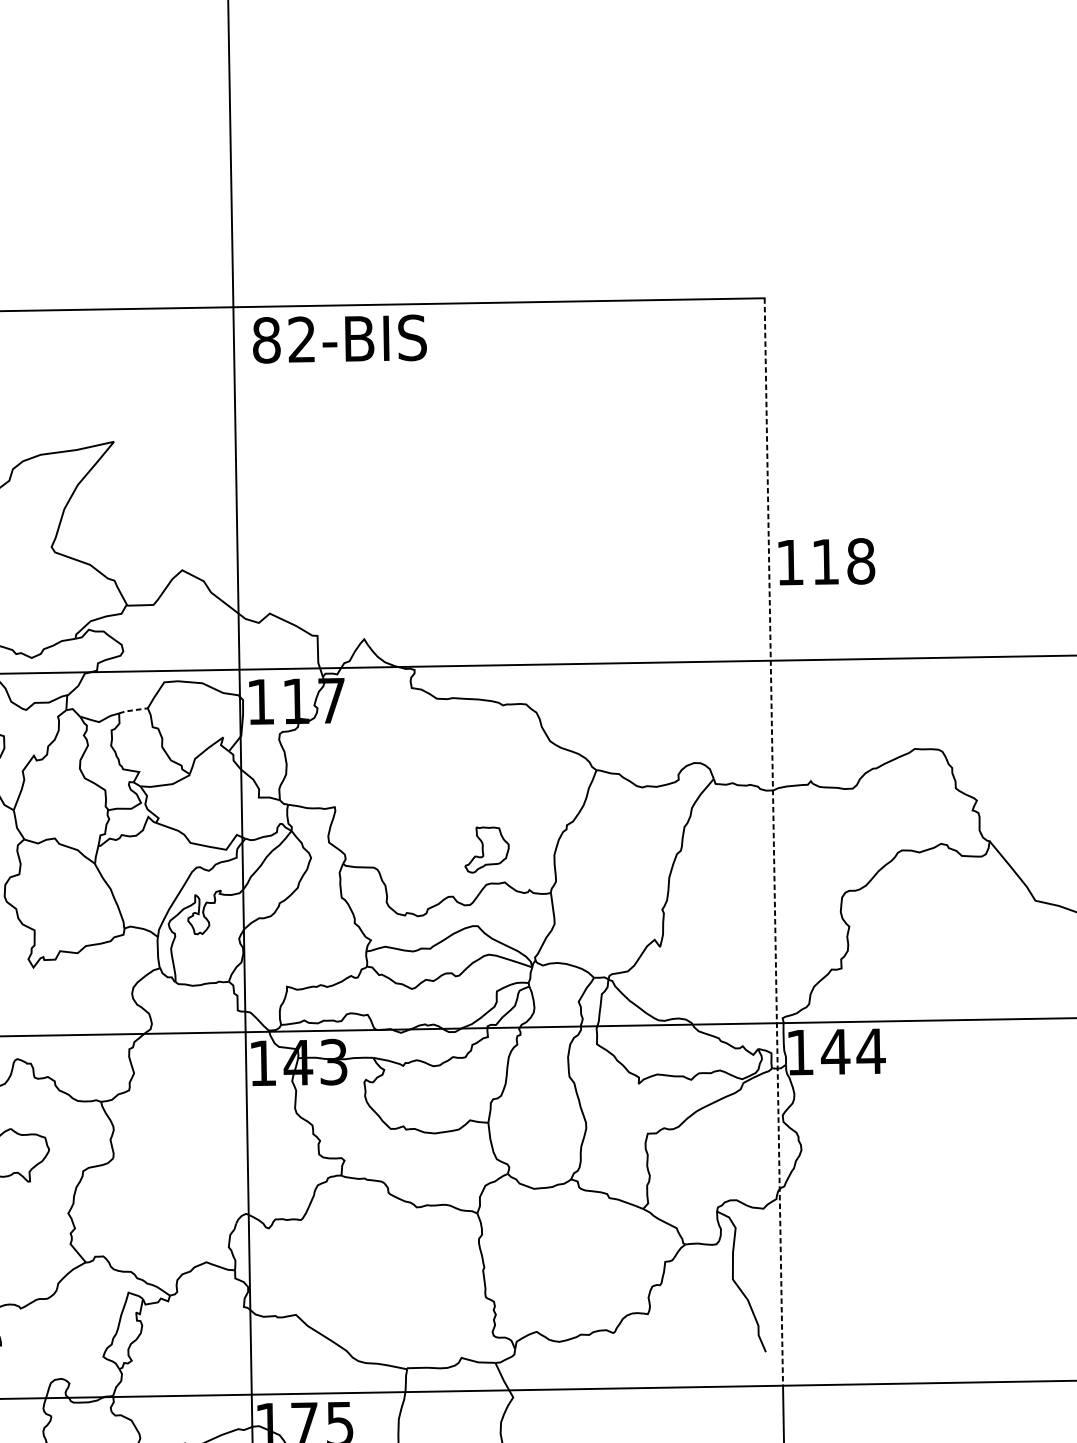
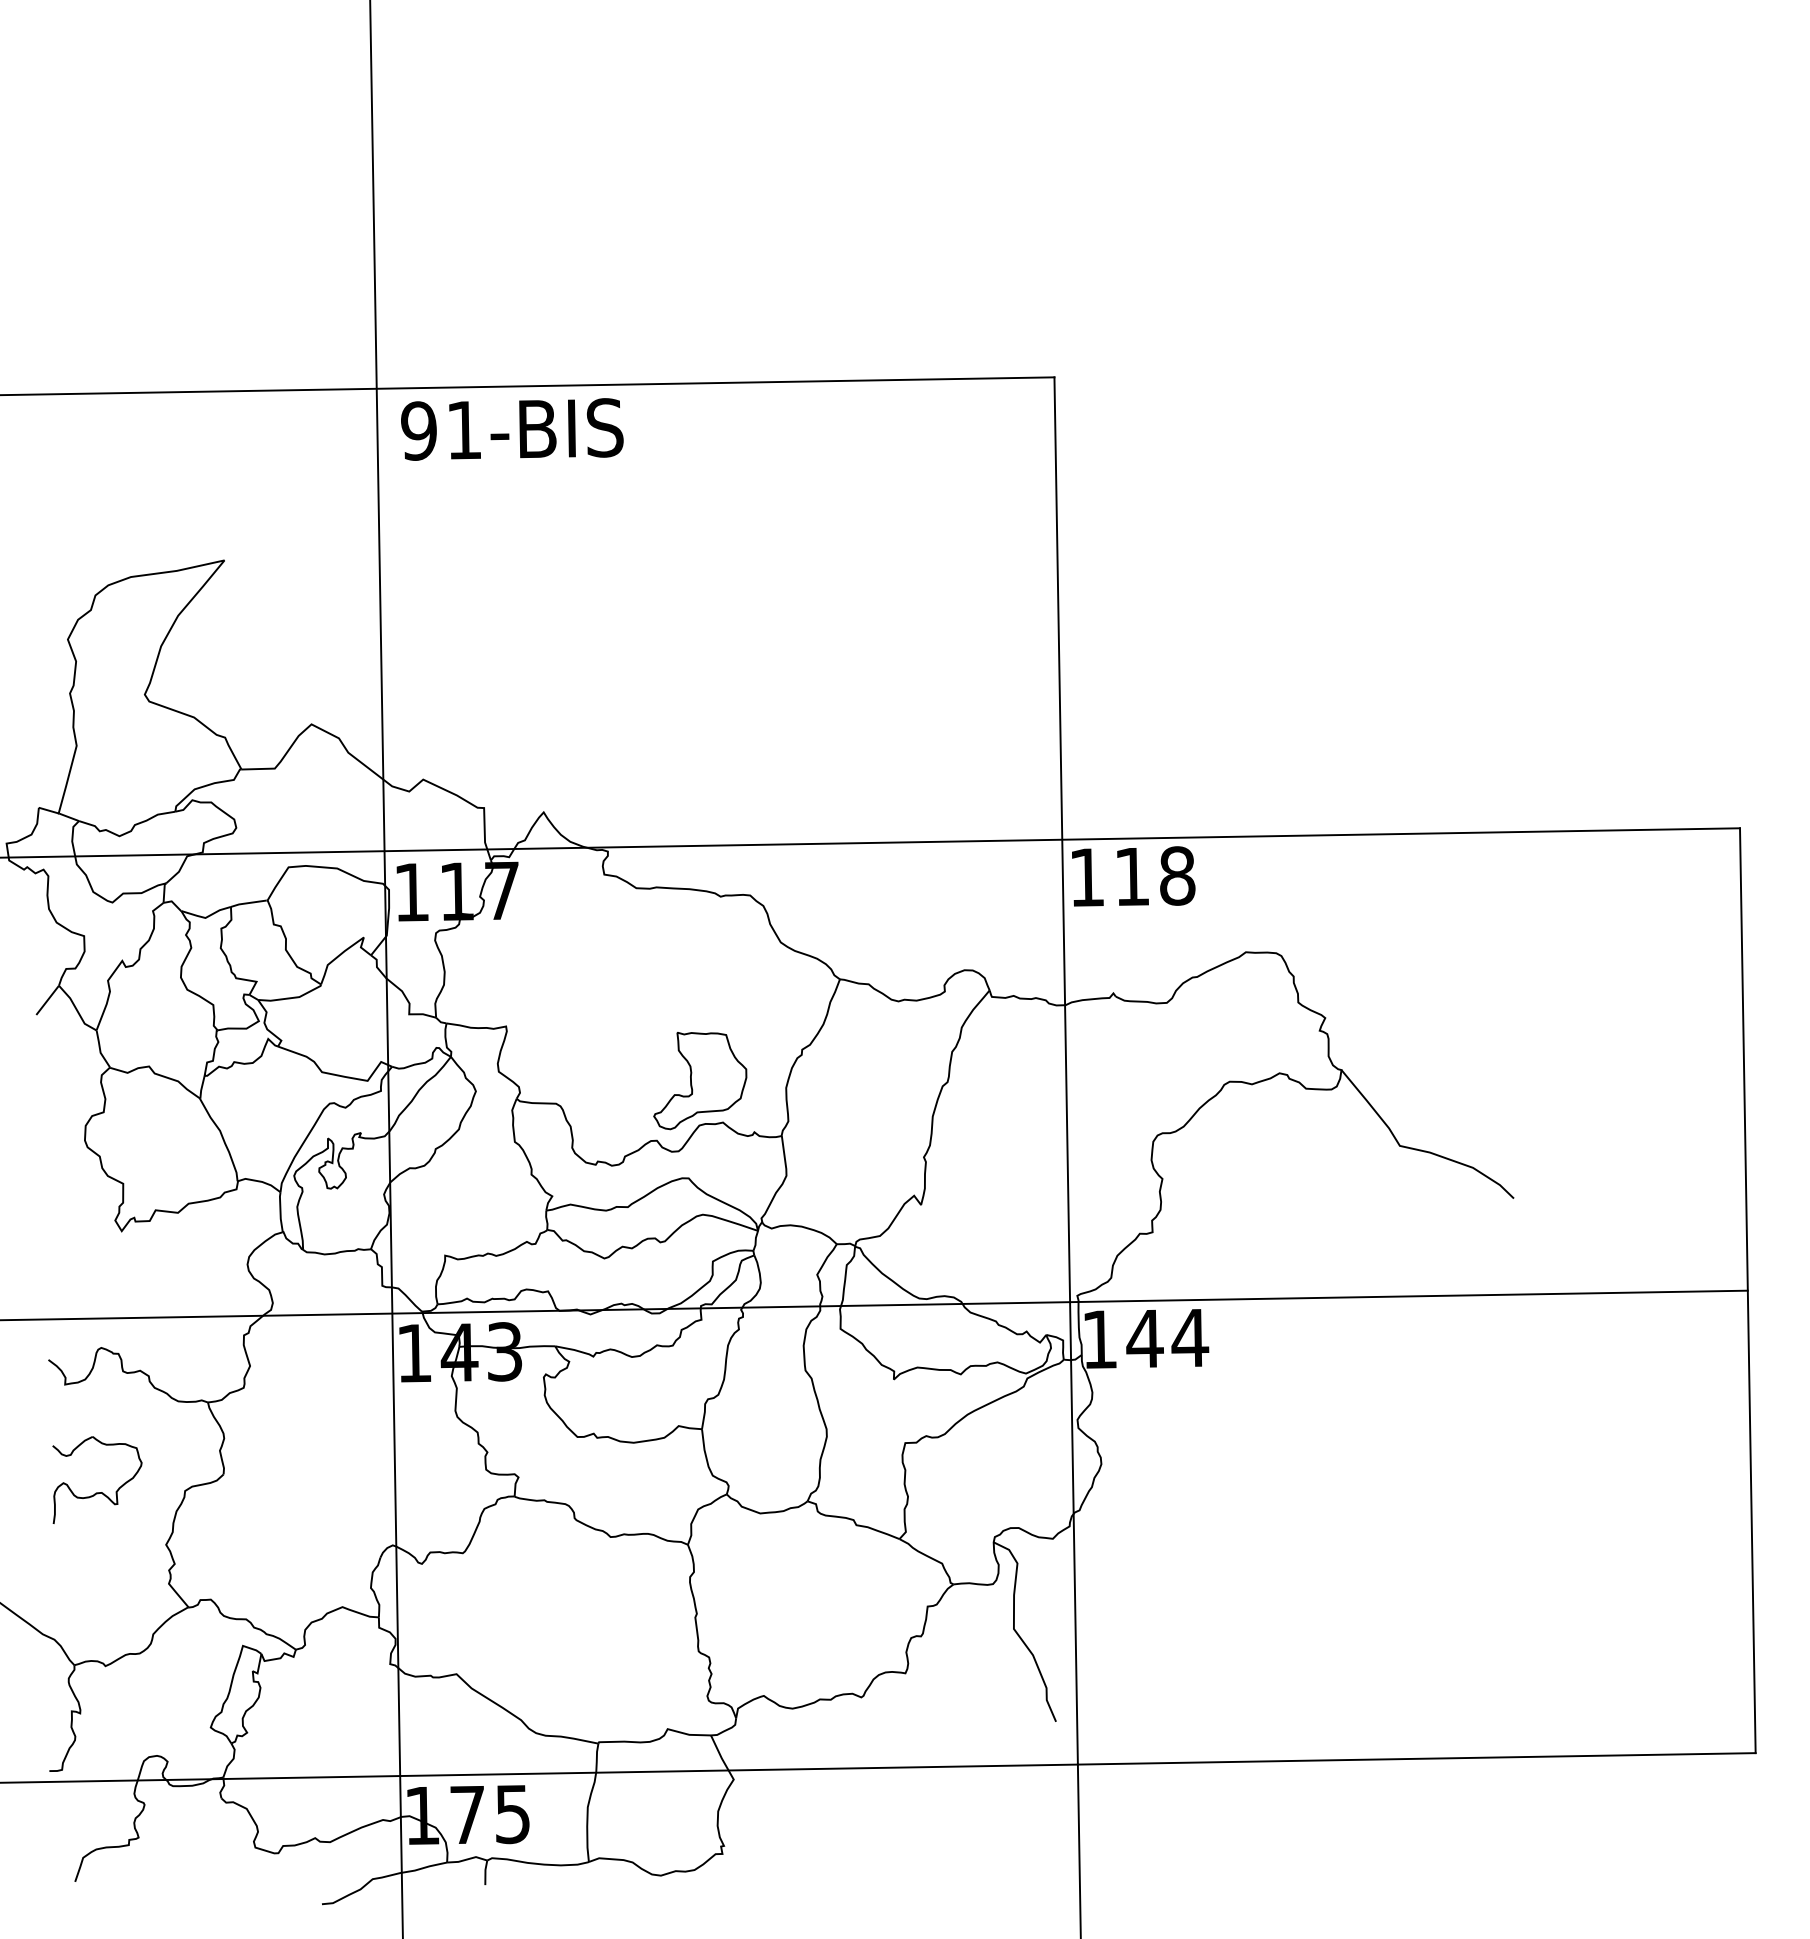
text: (283, 339) -> (440, 430), 82-BIS -> 91-BIS
text: (826, 561) -> (1133, 876), moved
line: (132, 710) -> (247, 903), dashed -> solid
line: (774, 841) -> (1066, 1070), dashed -> solid
part: (487, 850) -> (700, 1081), size x1.67

